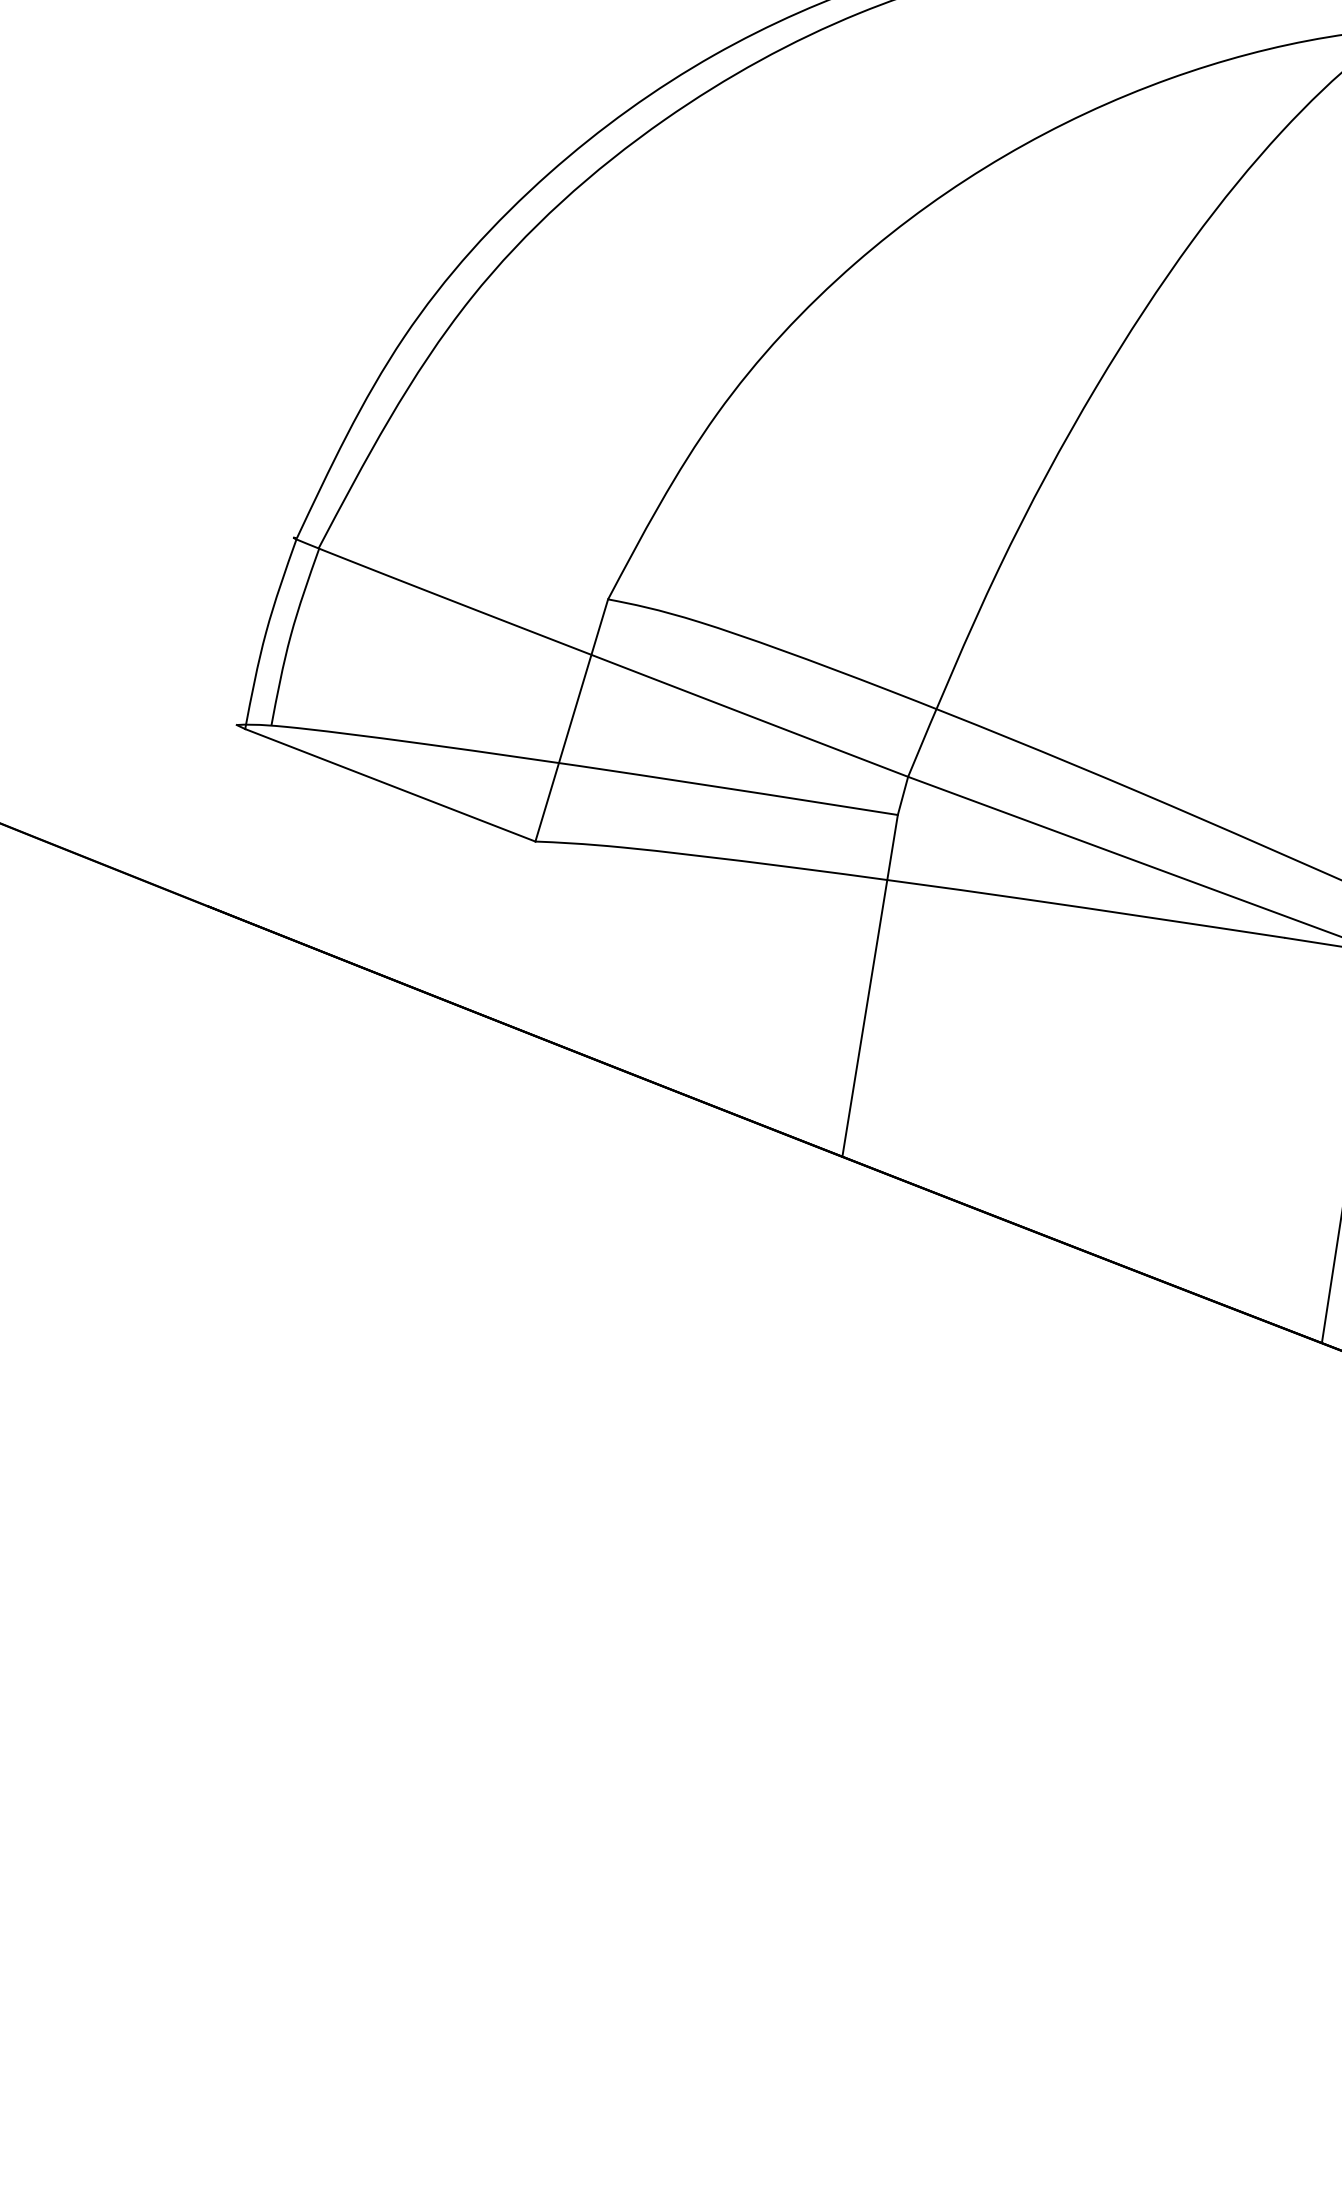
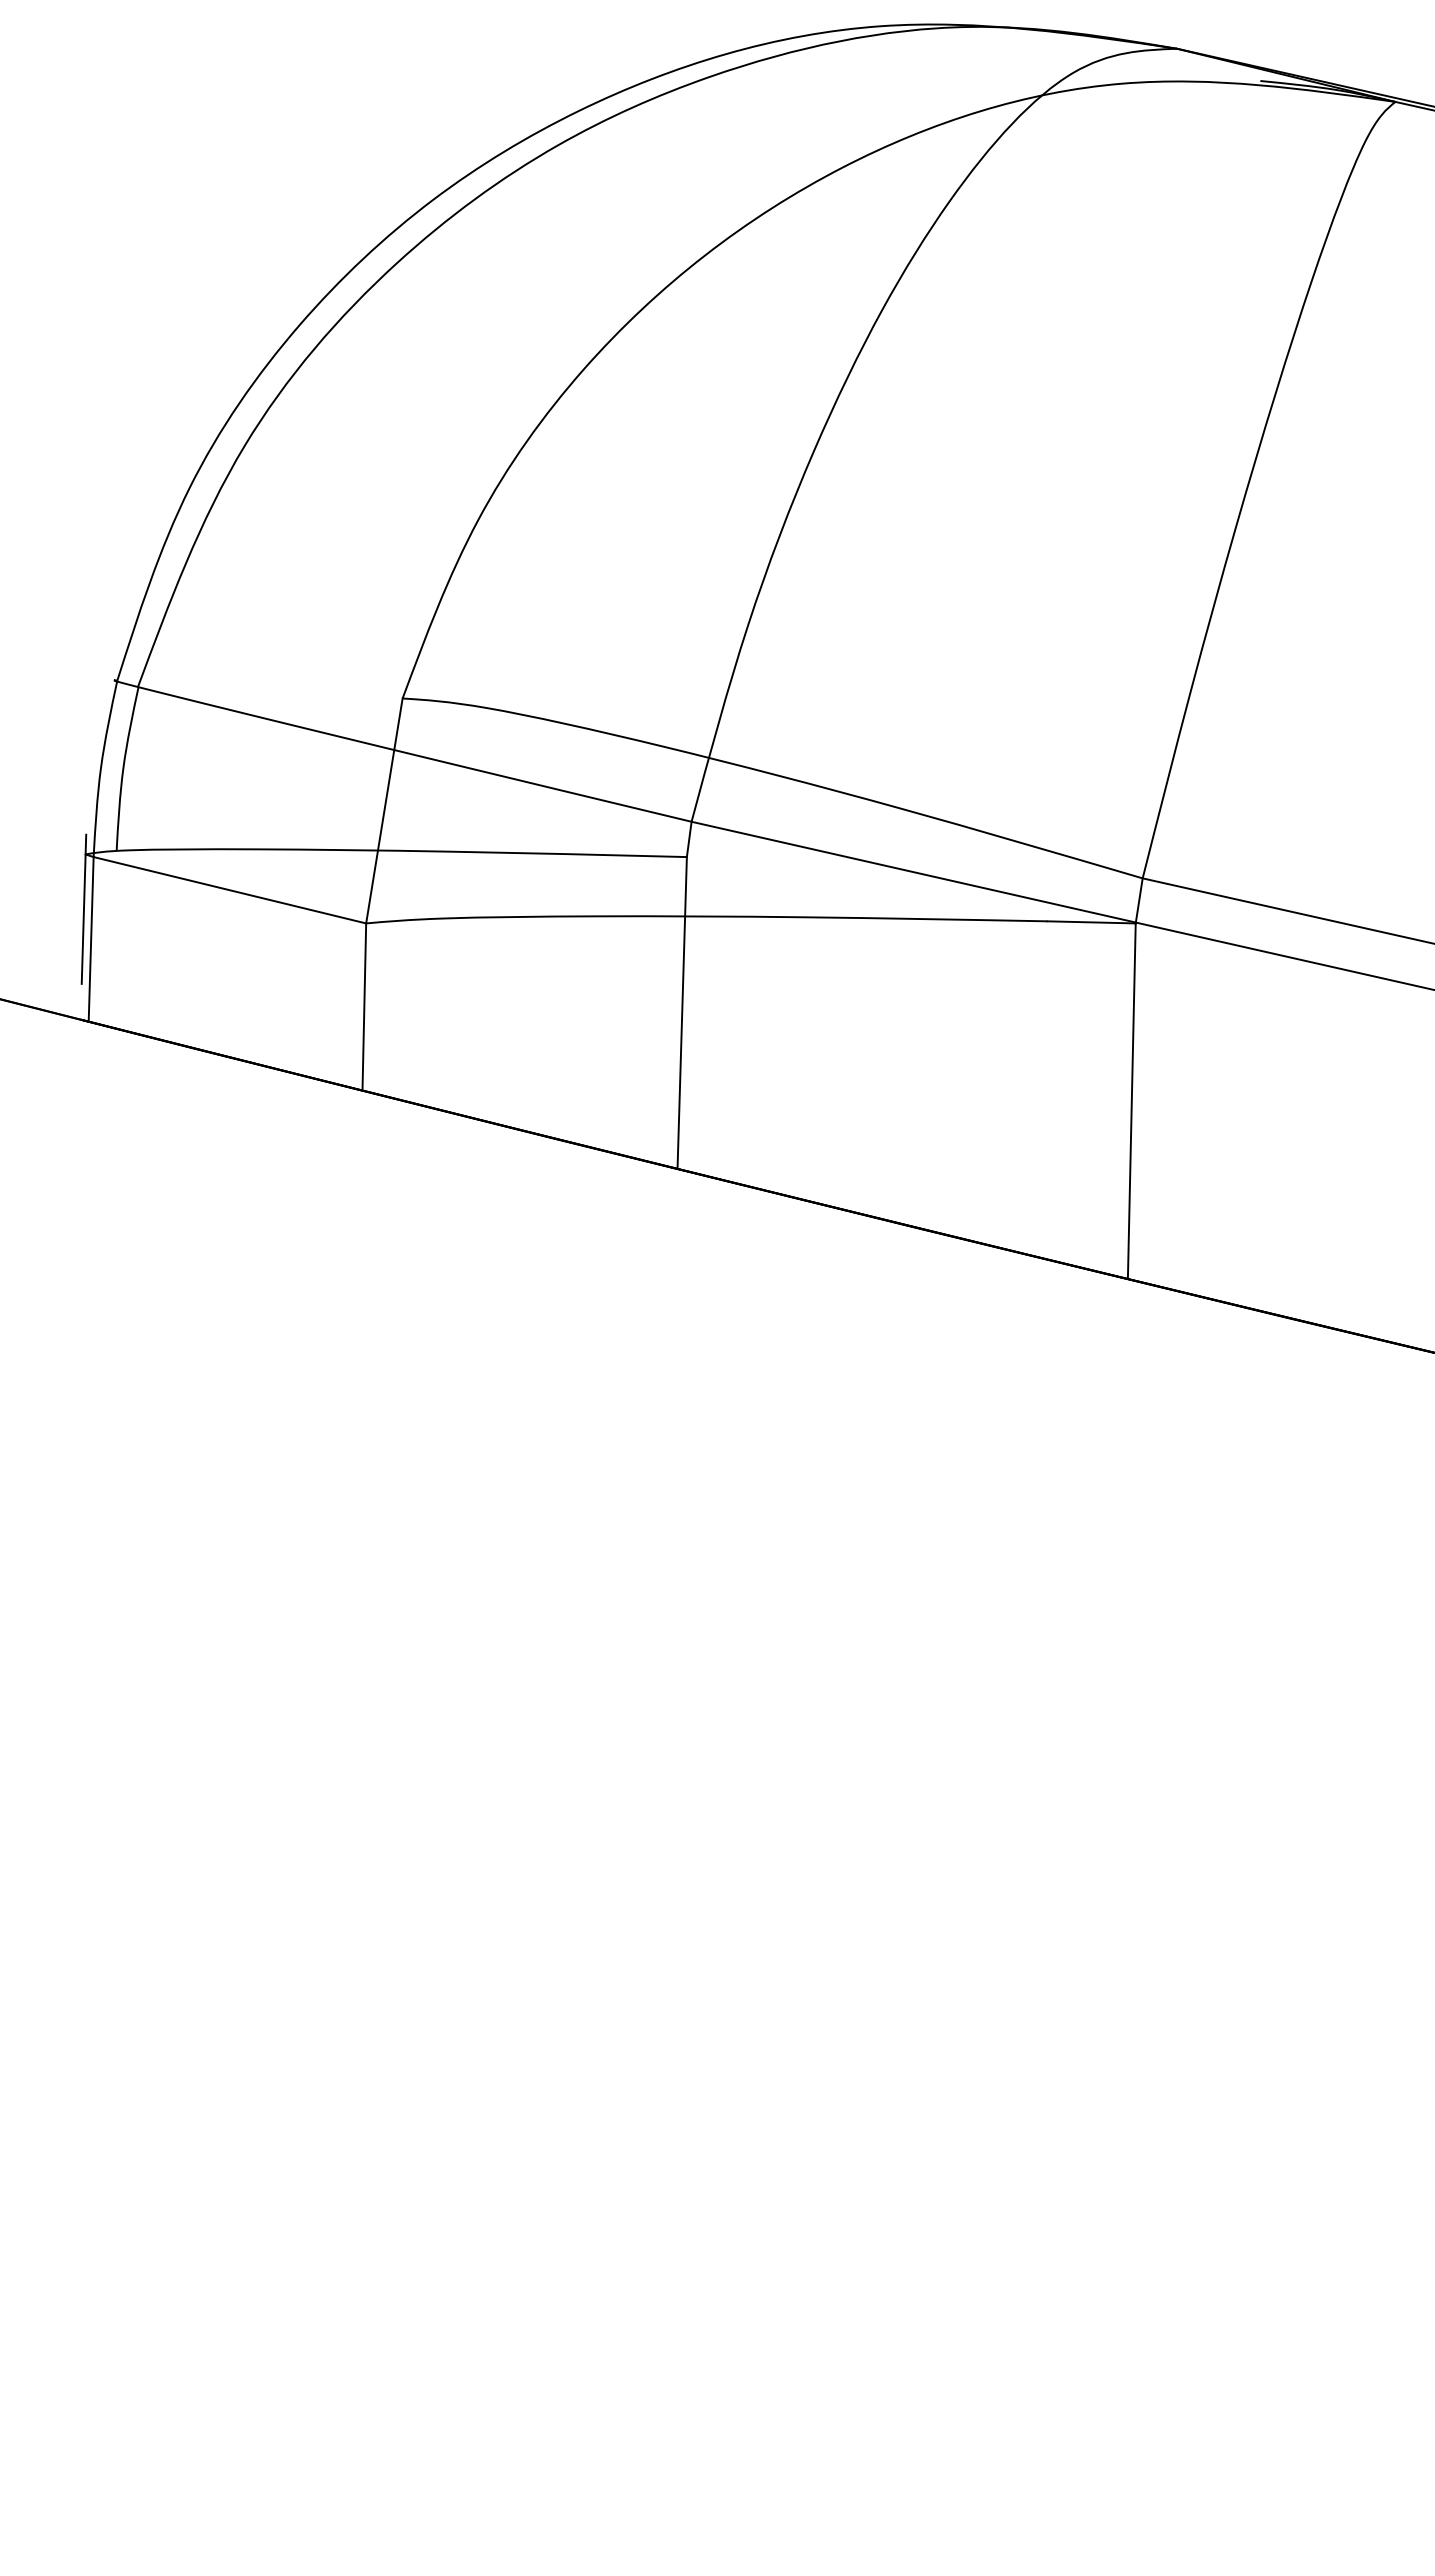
line: (226, 784) -> (83, 908), added
line: (229, 819) -> (90, 939), added
line: (521, 932) -> (364, 1006), added

